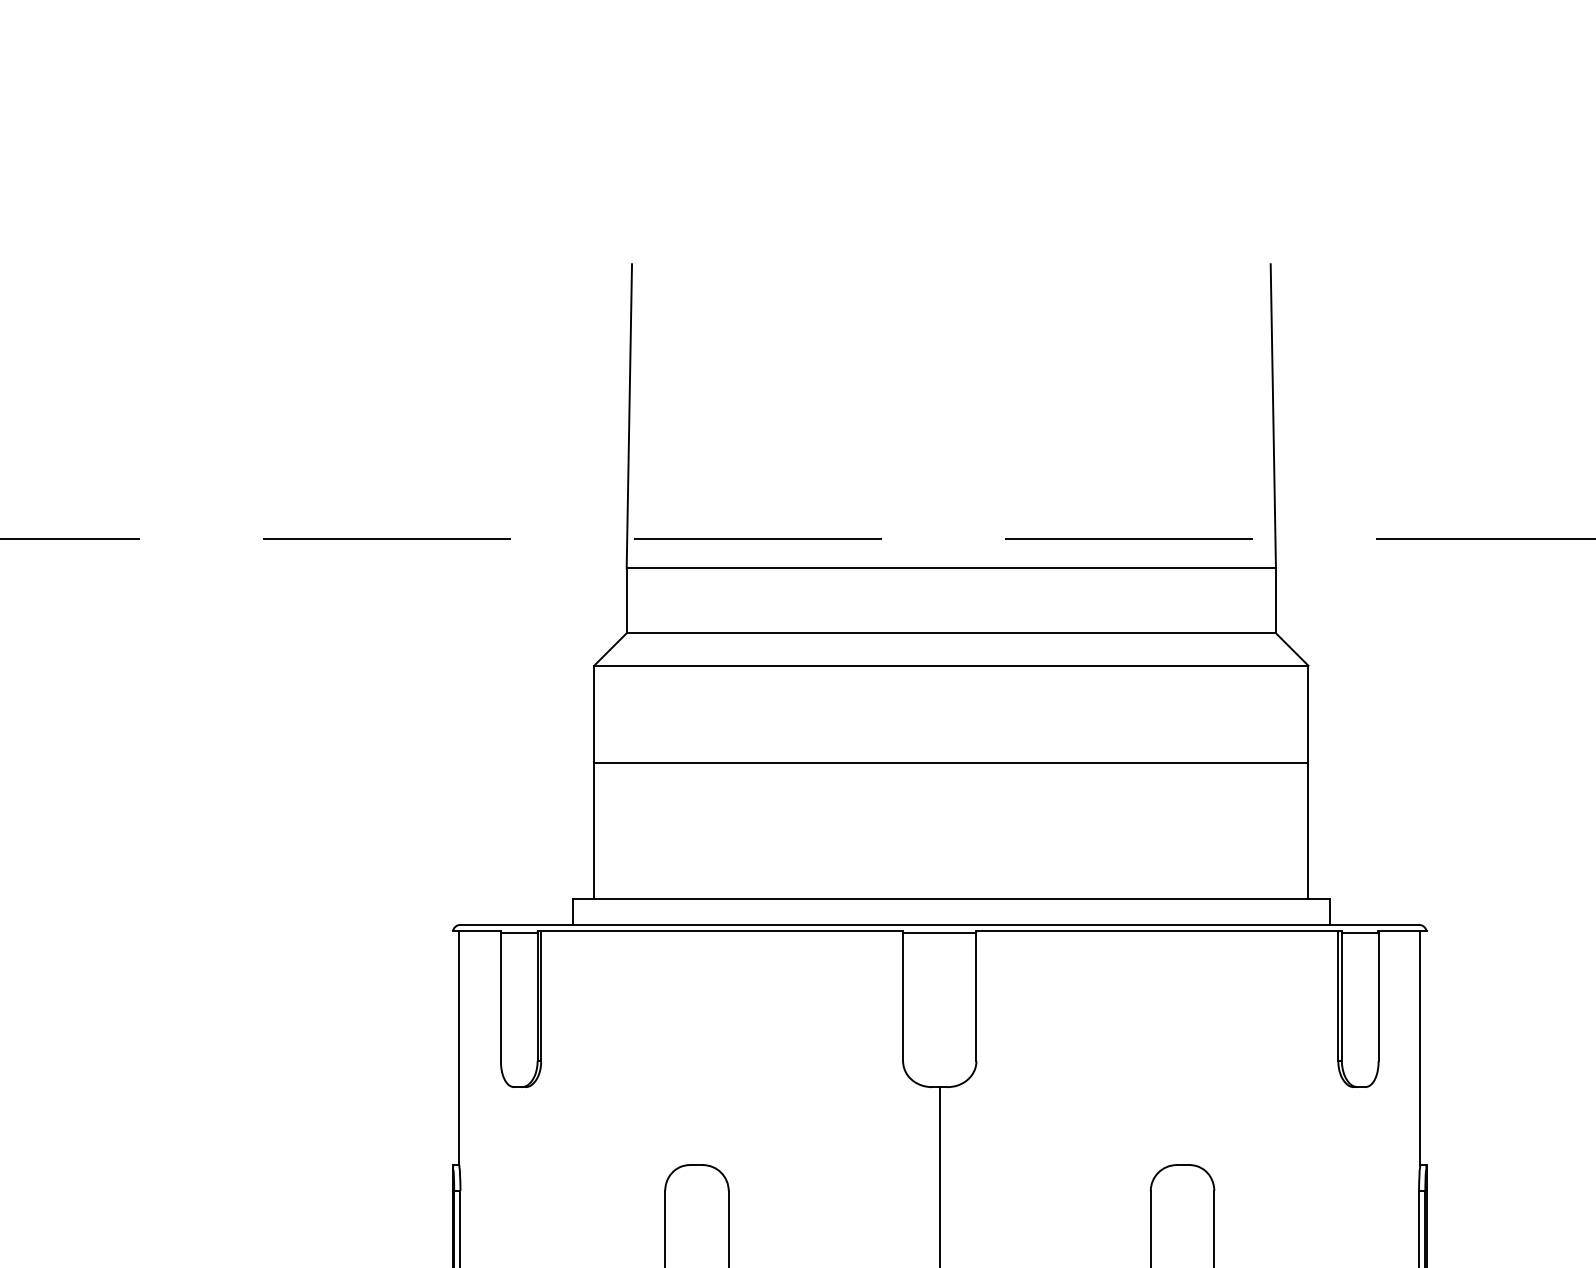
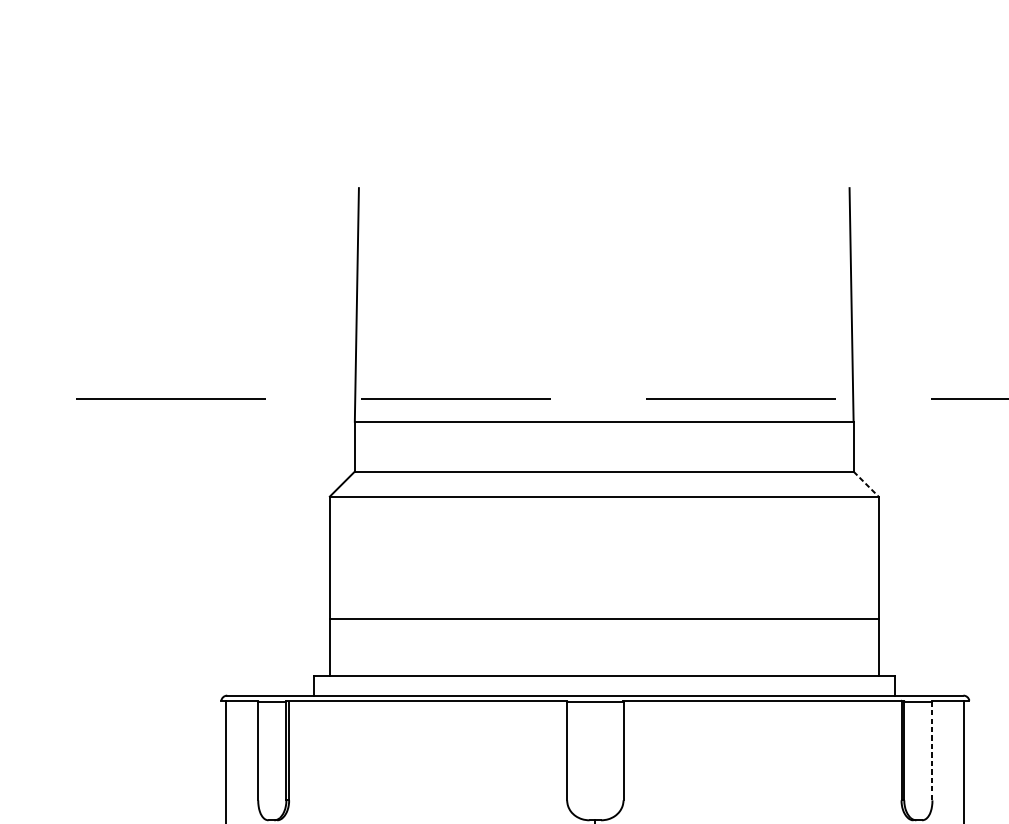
line: (1292, 649) -> (866, 484), solid -> dashed
line: (951, 763) -> (604, 619), moved
line: (1378, 997) -> (932, 751), solid -> dashed

